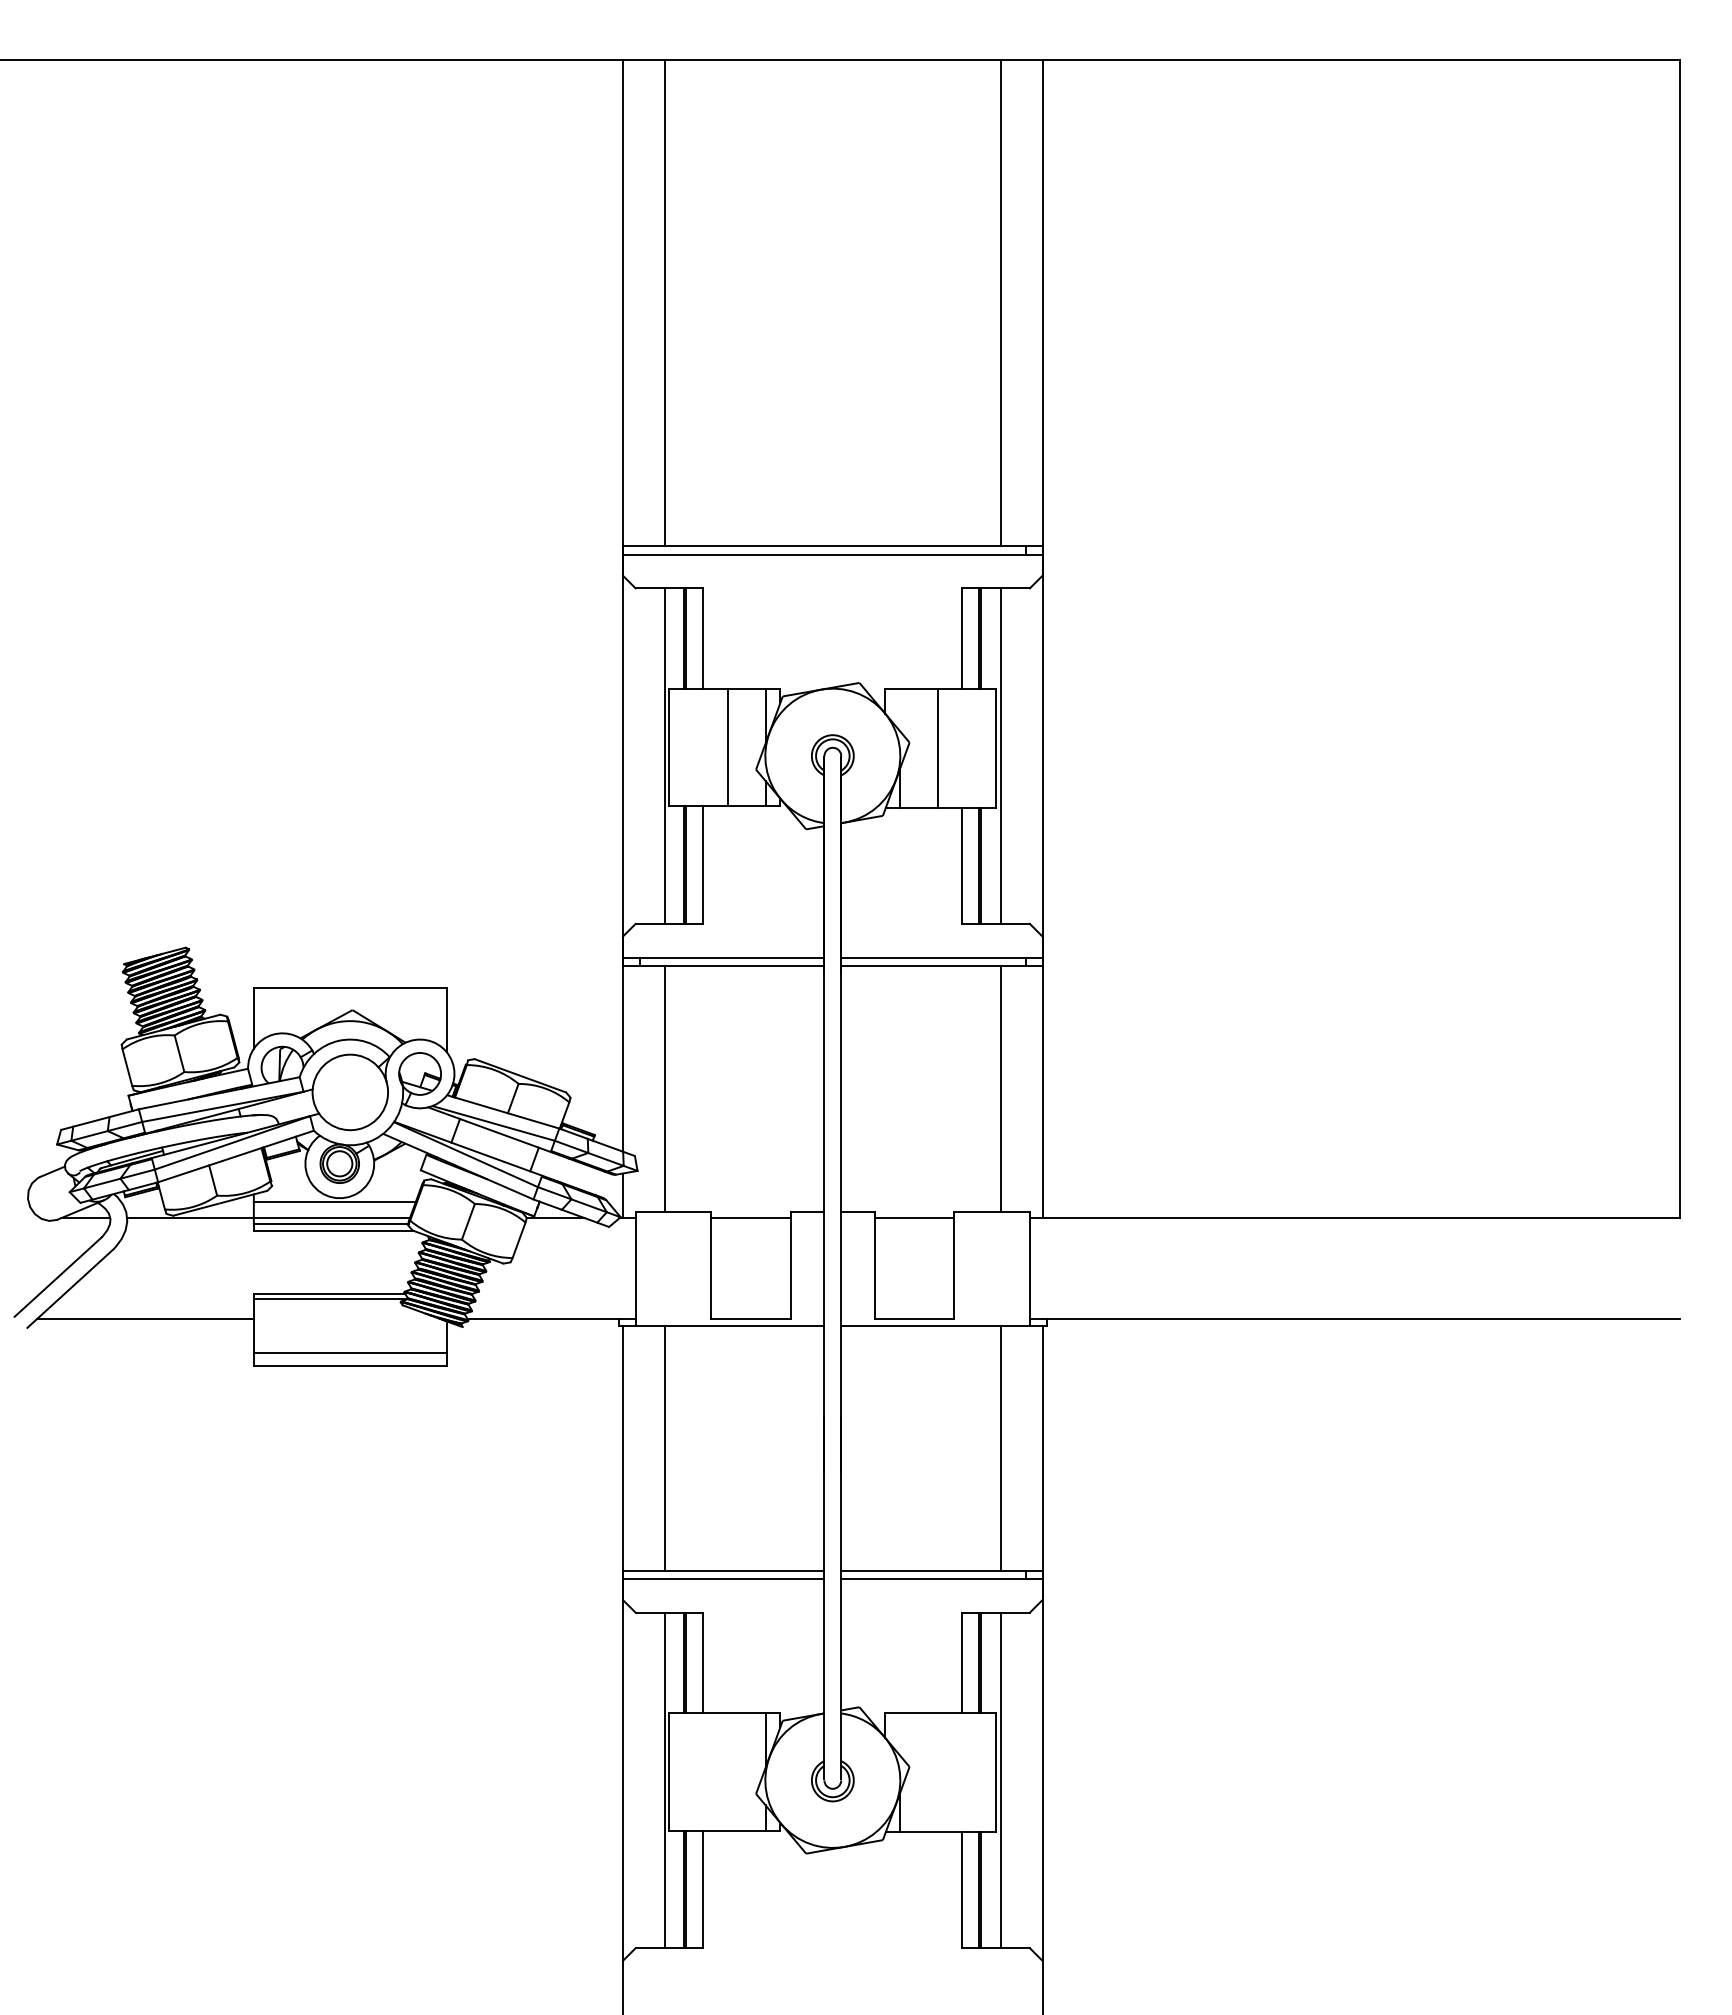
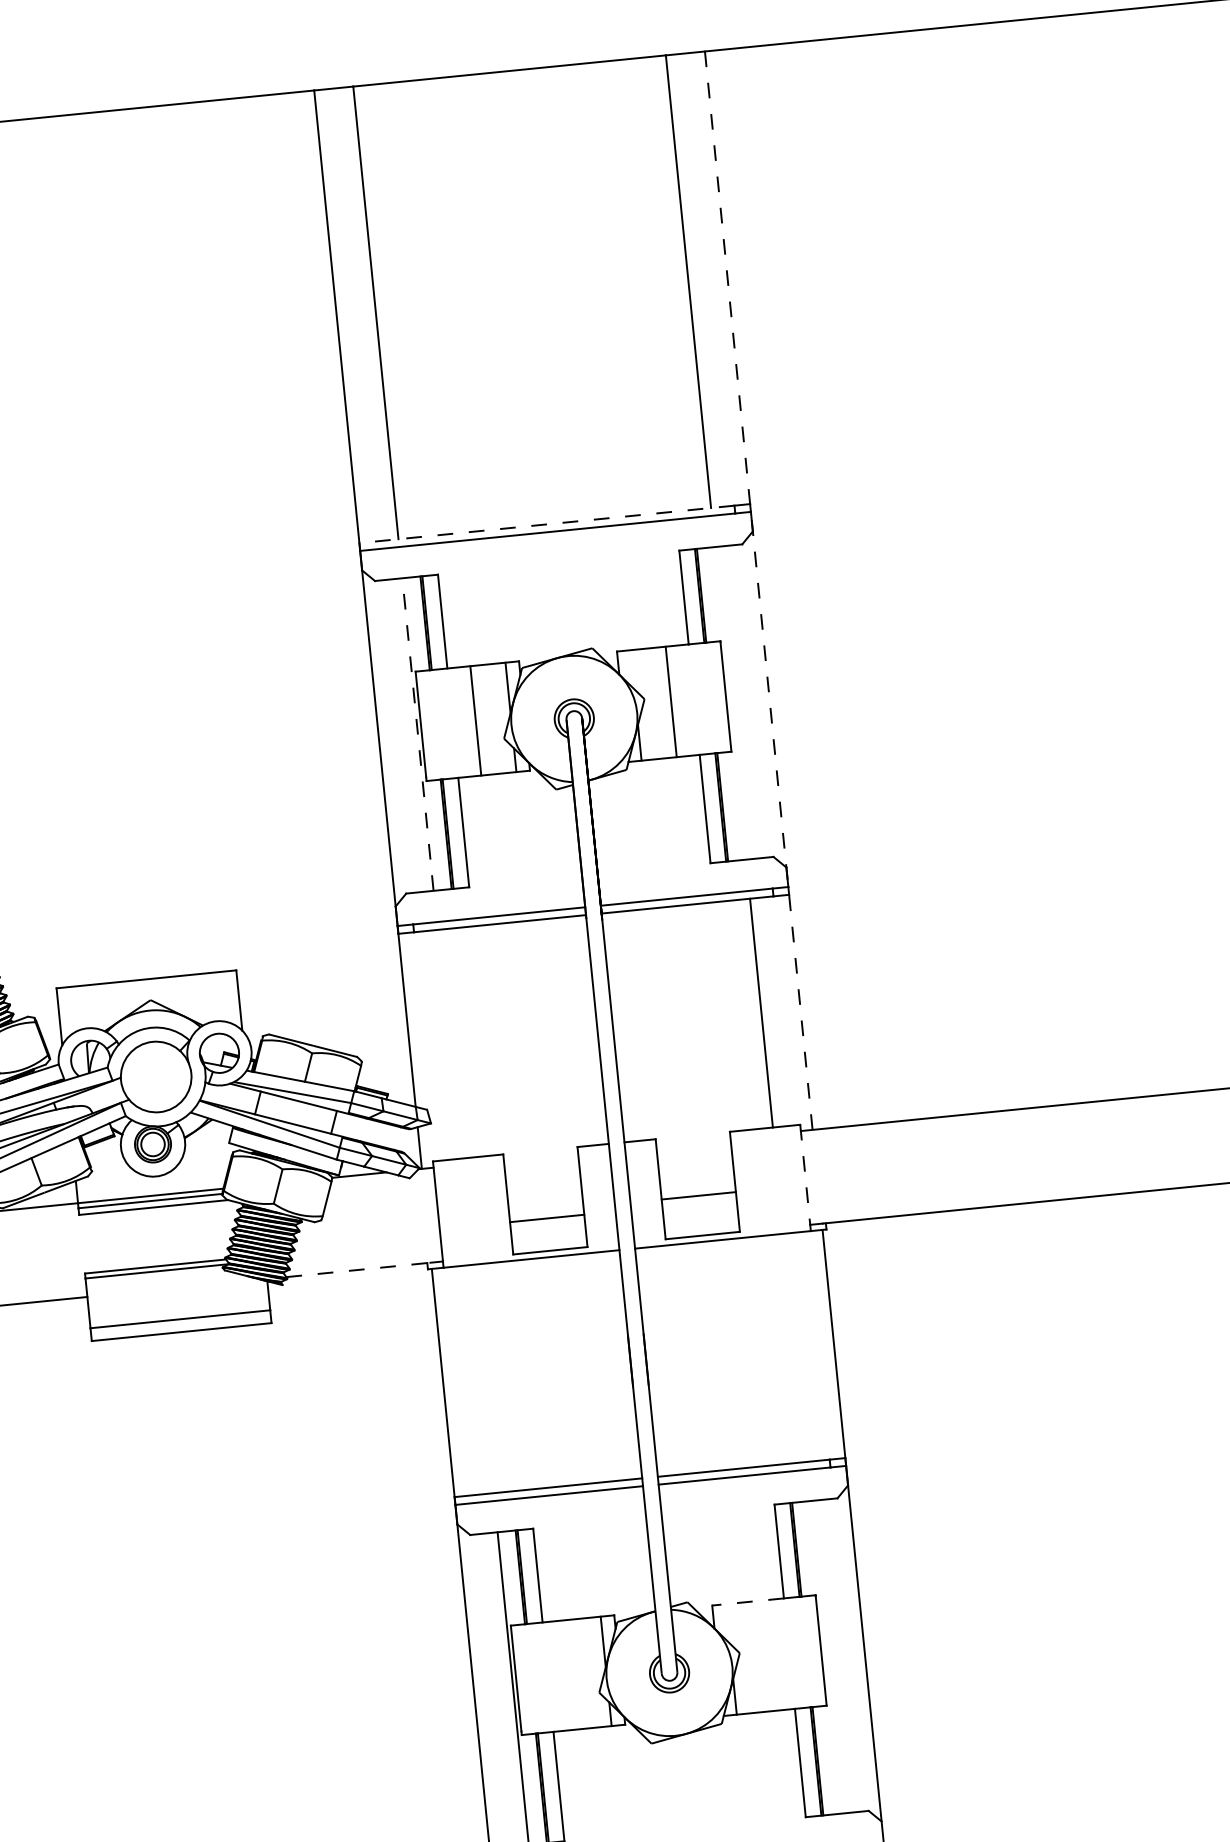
line: (823, 546) -> (546, 524), solid -> dashed
line: (1042, 639) -> (758, 590), solid -> dashed
line: (1000, 755) -> (730, 702), removed
line: (664, 756) -> (417, 734), solid -> dashed
line: (664, 1088) -> (448, 1044), removed
line: (334, 1201) -> (151, 1180), removed
line: (750, 1218) -> (546, 1218), moved
line: (914, 1218) -> (698, 1196), moved
line: (1029, 1265) -> (804, 1175), solid -> dashed
line: (545, 1318) -> (358, 1269), solid -> dashed
line: (664, 1447) -> (481, 1378), removed
line: (1000, 1447) -> (794, 1347), removed
line: (923, 1713) -> (747, 1602), solid -> dashed
line: (1000, 1780) -> (825, 1657), removed

